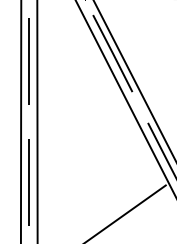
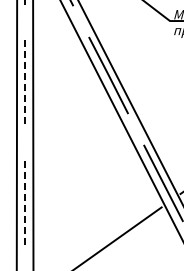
line: (29, 61) -> (25, 83), solid -> dashed
line: (29, 182) -> (25, 204), solid -> dashed

